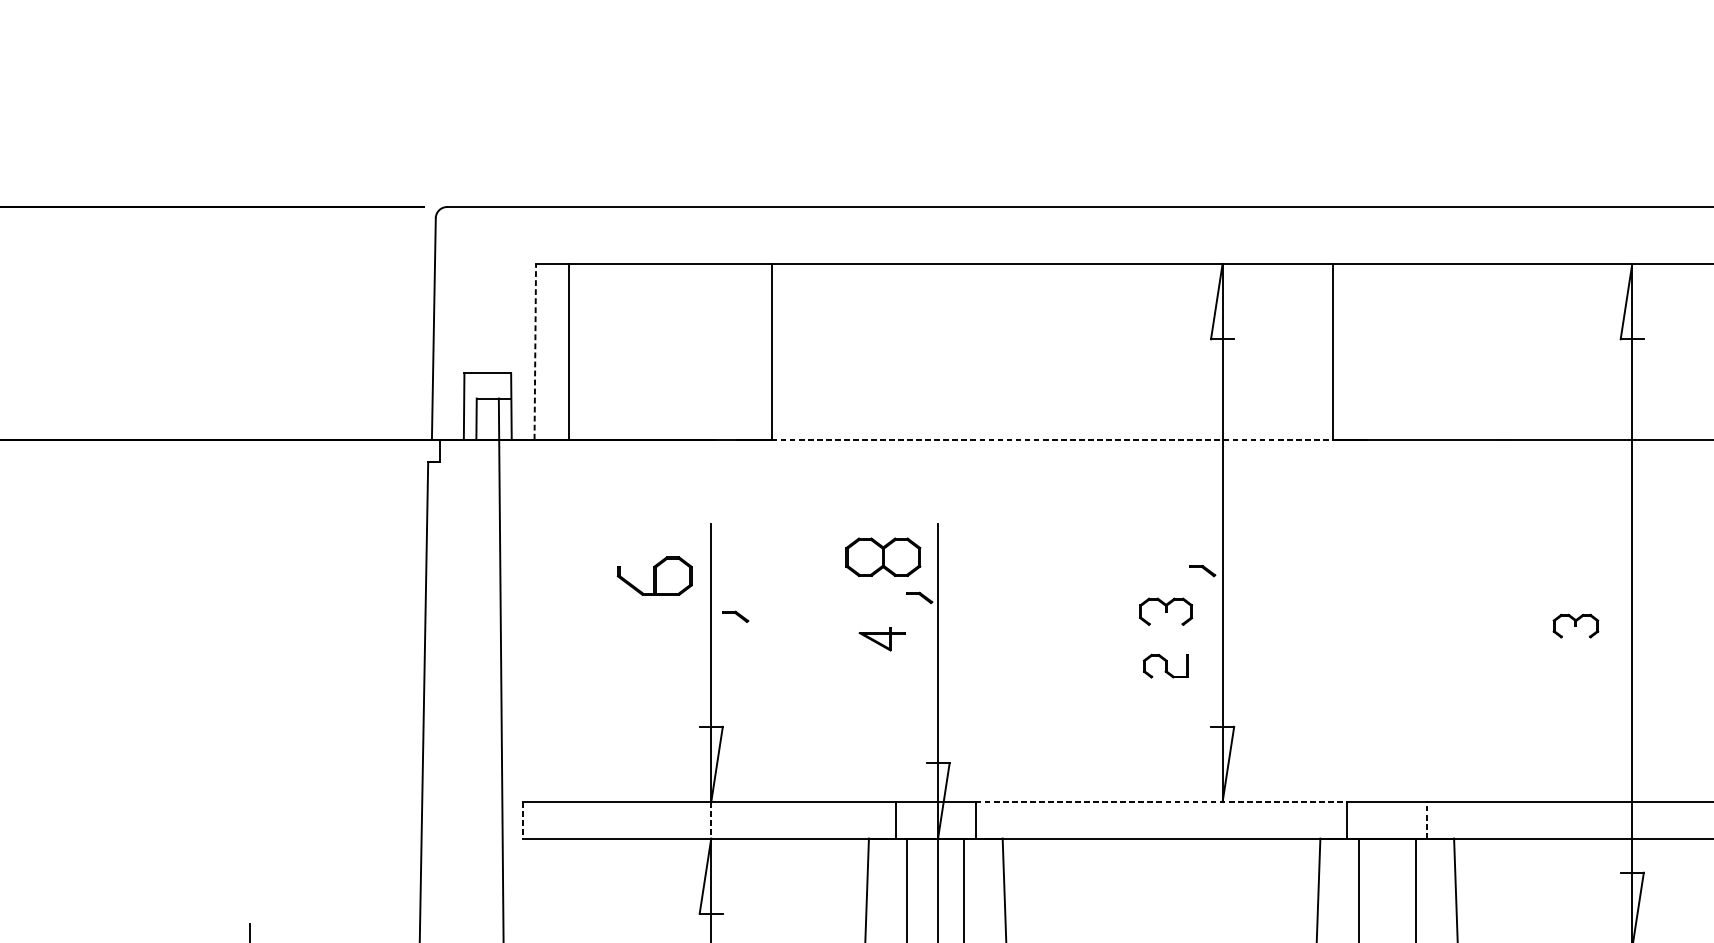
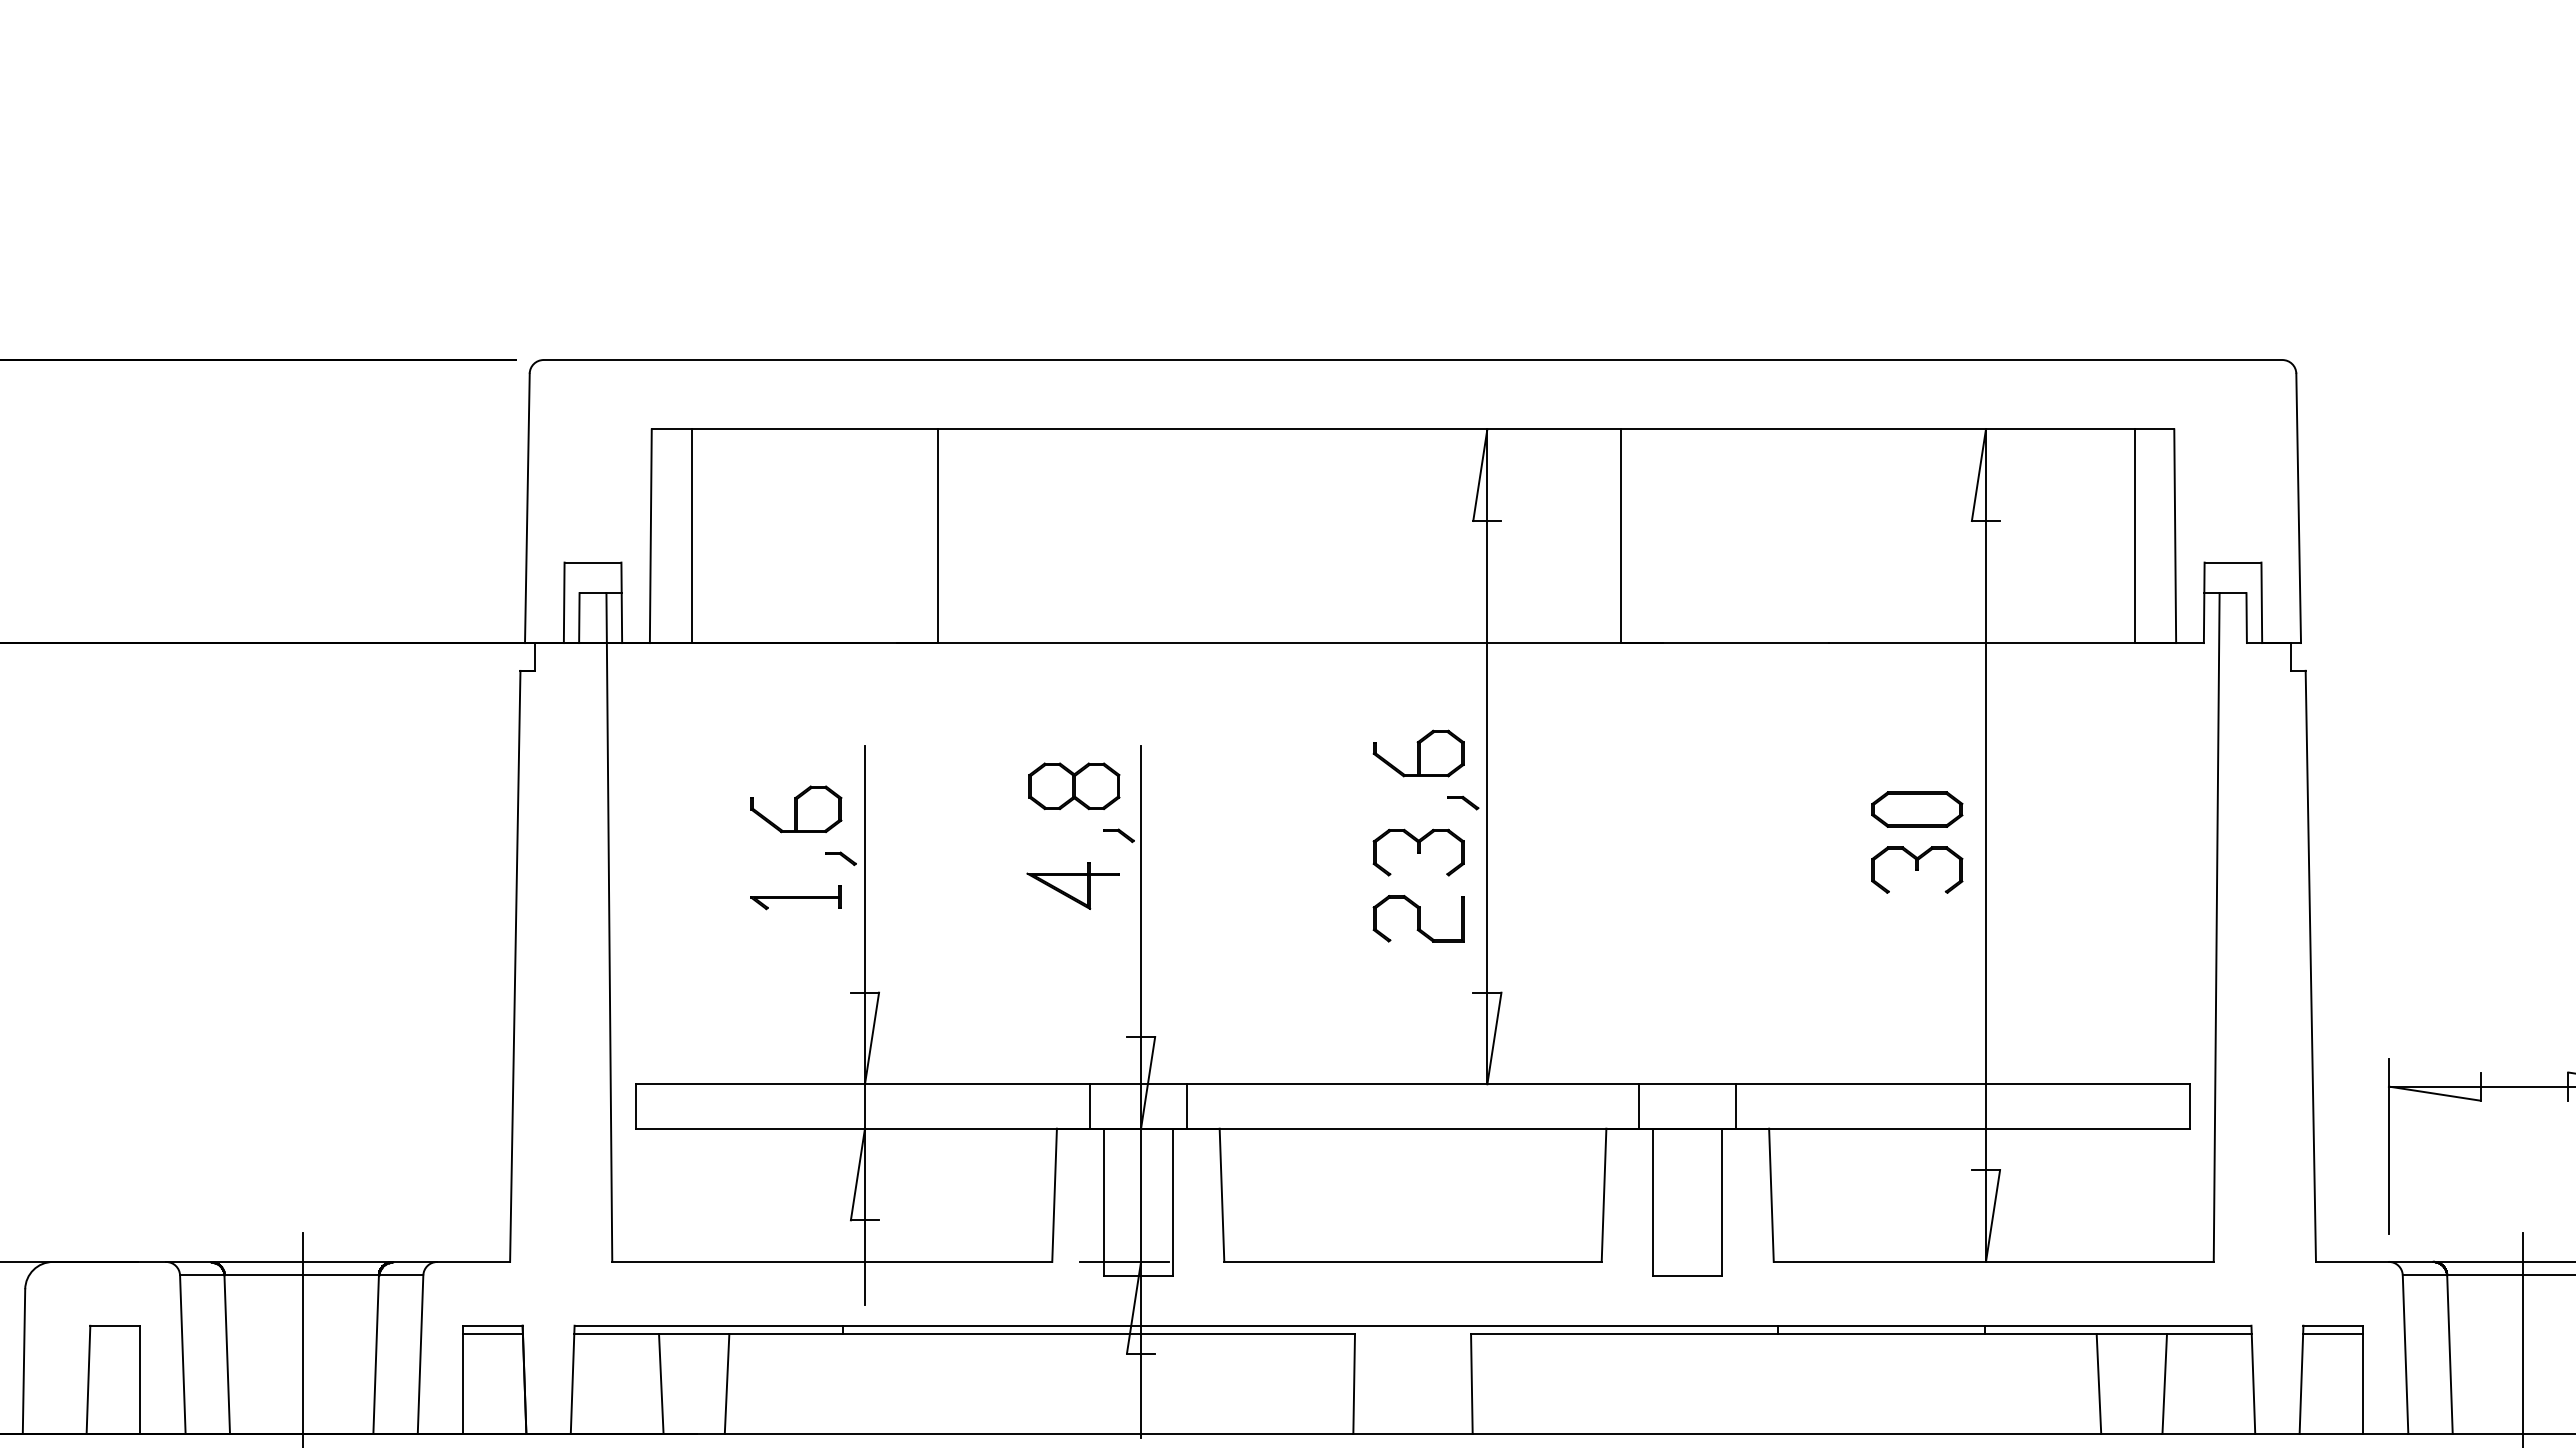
line: (535, 352) -> (650, 536), dashed -> solid
line: (1052, 439) -> (1280, 643), dashed -> solid
part: (1166, 530) -> (1418, 753), added
part: (1575, 576) -> (1917, 809), added
part: (1166, 611) -> (1418, 852), size x1.43
part: (735, 616) -> (840, 858), moved
part: (1575, 625) -> (1917, 869), size x1.67
part: (881, 638) -> (1072, 885), size x1.67
part: (654, 648) -> (795, 897), added
part: (1166, 665) -> (1418, 918), size x1.67
line: (1161, 802) -> (1413, 1084), dashed -> solid
line: (1427, 820) -> (1736, 1106), dashed -> solid
line: (523, 821) -> (636, 1107), dashed -> solid
line: (710, 821) -> (864, 1107), dashed -> solid

